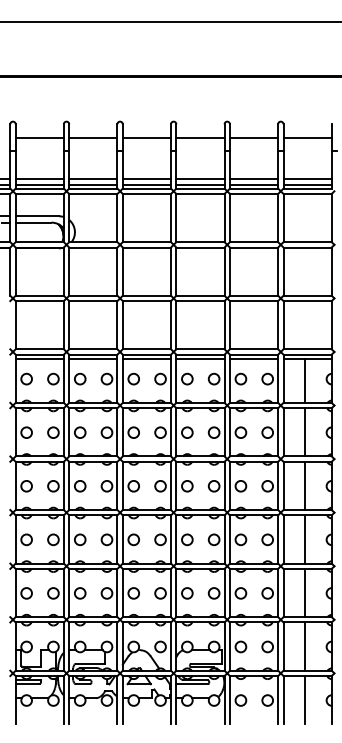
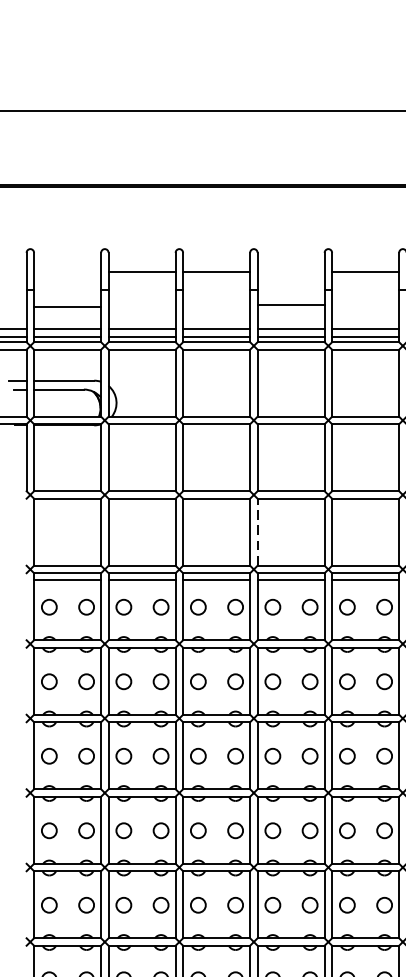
line: (39, 138) -> (67, 307), moved
line: (200, 138) -> (291, 305), moved
line: (176, 324) -> (257, 531), solid -> dashed

